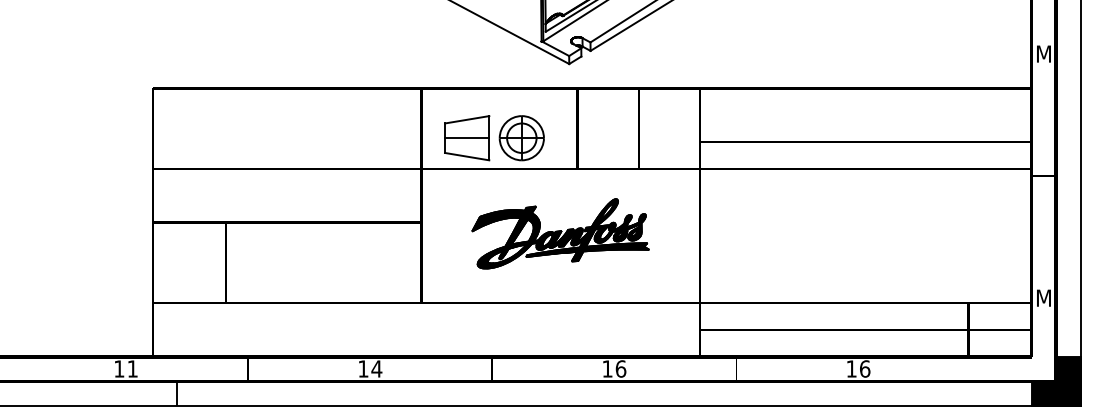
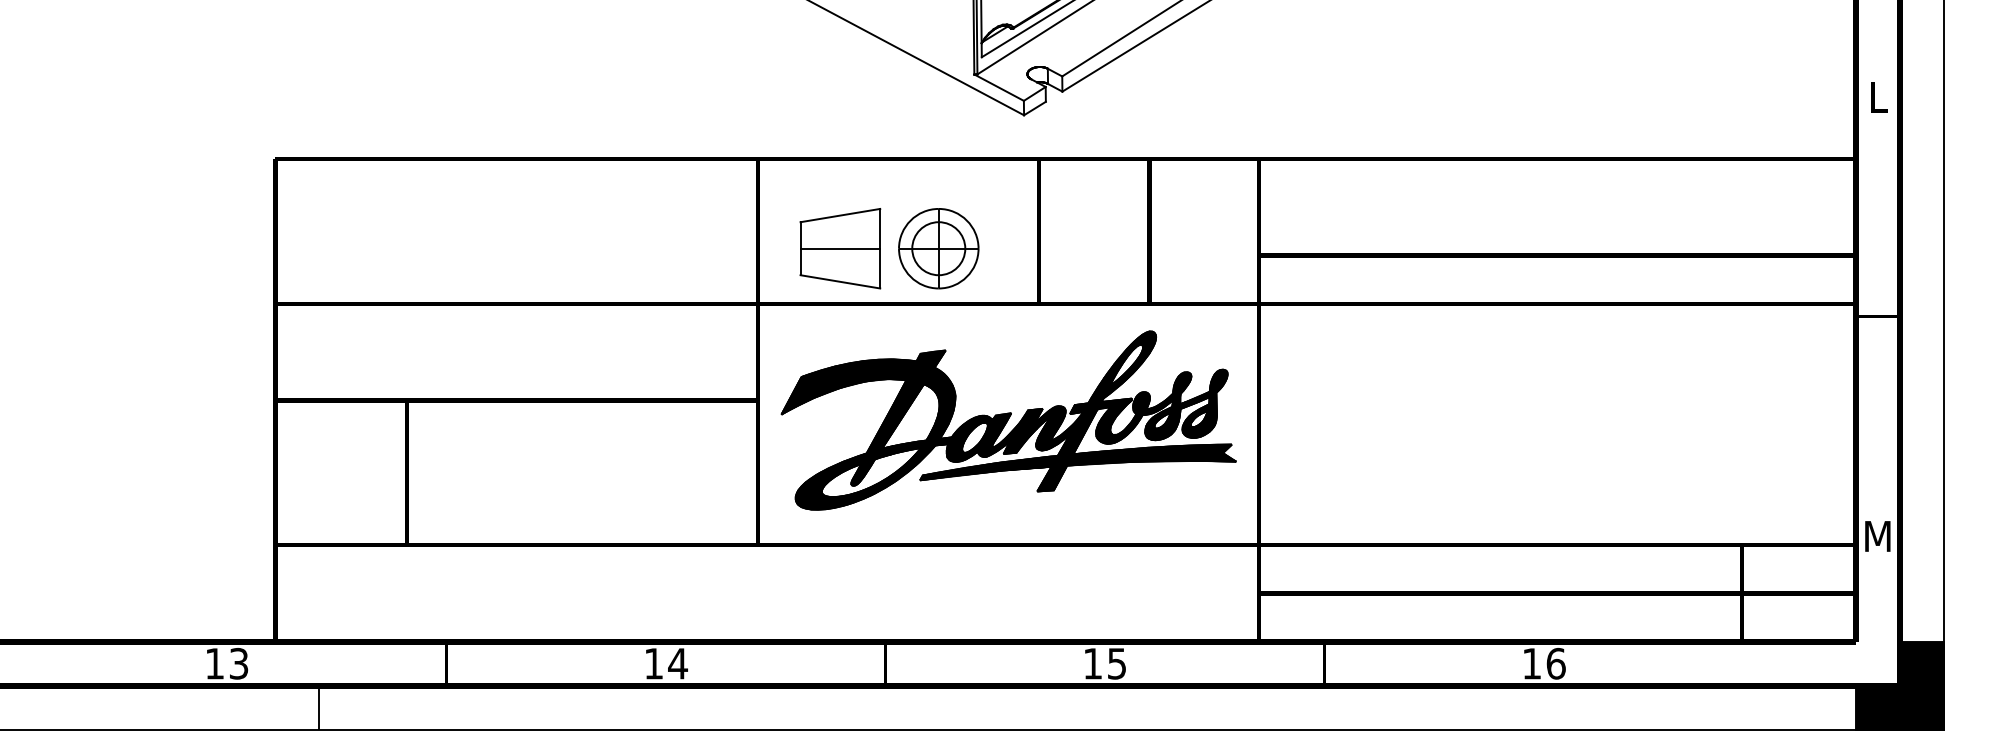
text: (1043, 53) -> (1877, 96), M -> L
part: (560, 233) -> (1008, 420), size x1.43
text: (132, 368) -> (238, 662), 11 -> 13
text: (620, 368) -> (1116, 662), 16 -> 15

